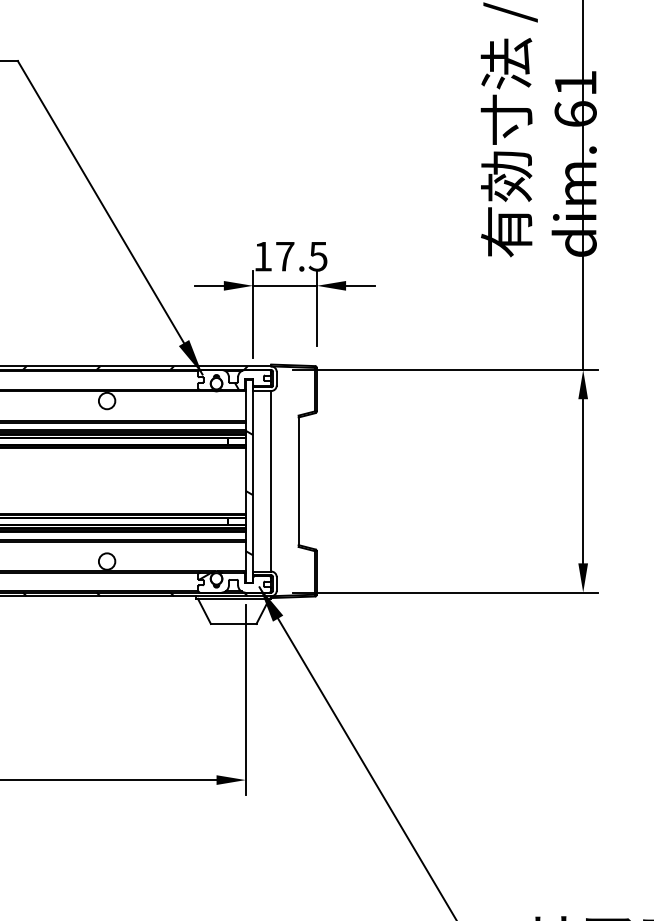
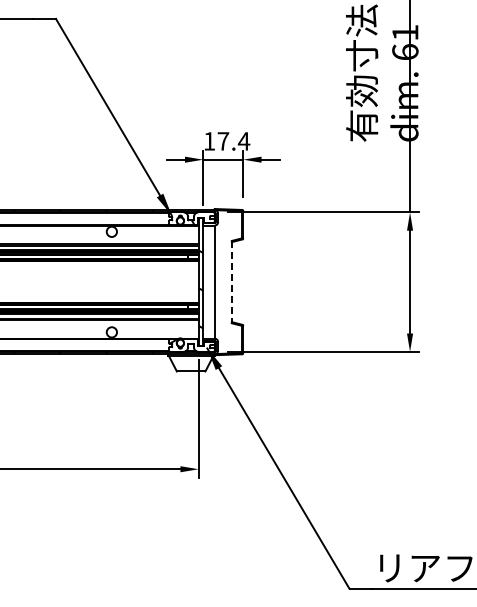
text: (317, 256) -> (243, 141), 17.5 -> 17.4
line: (298, 481) -> (231, 282), solid -> dashed

